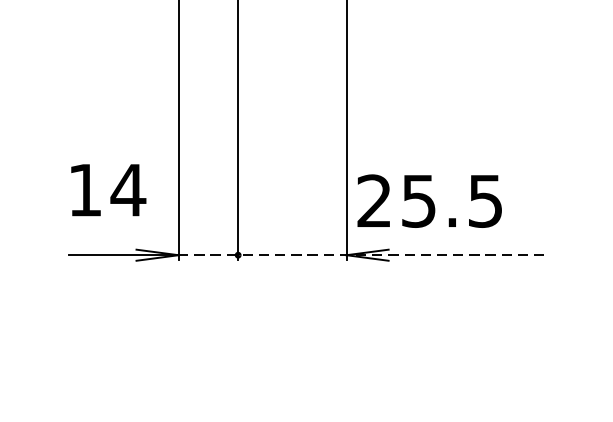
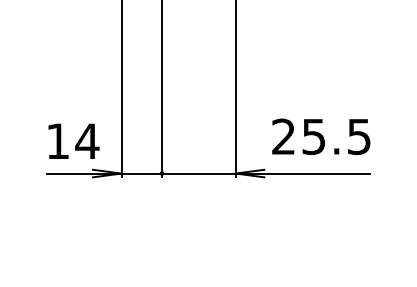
text: (107, 188) -> (73, 140), moved
text: (430, 200) -> (321, 136), moved
line: (360, 255) -> (245, 173), dashed -> solid

